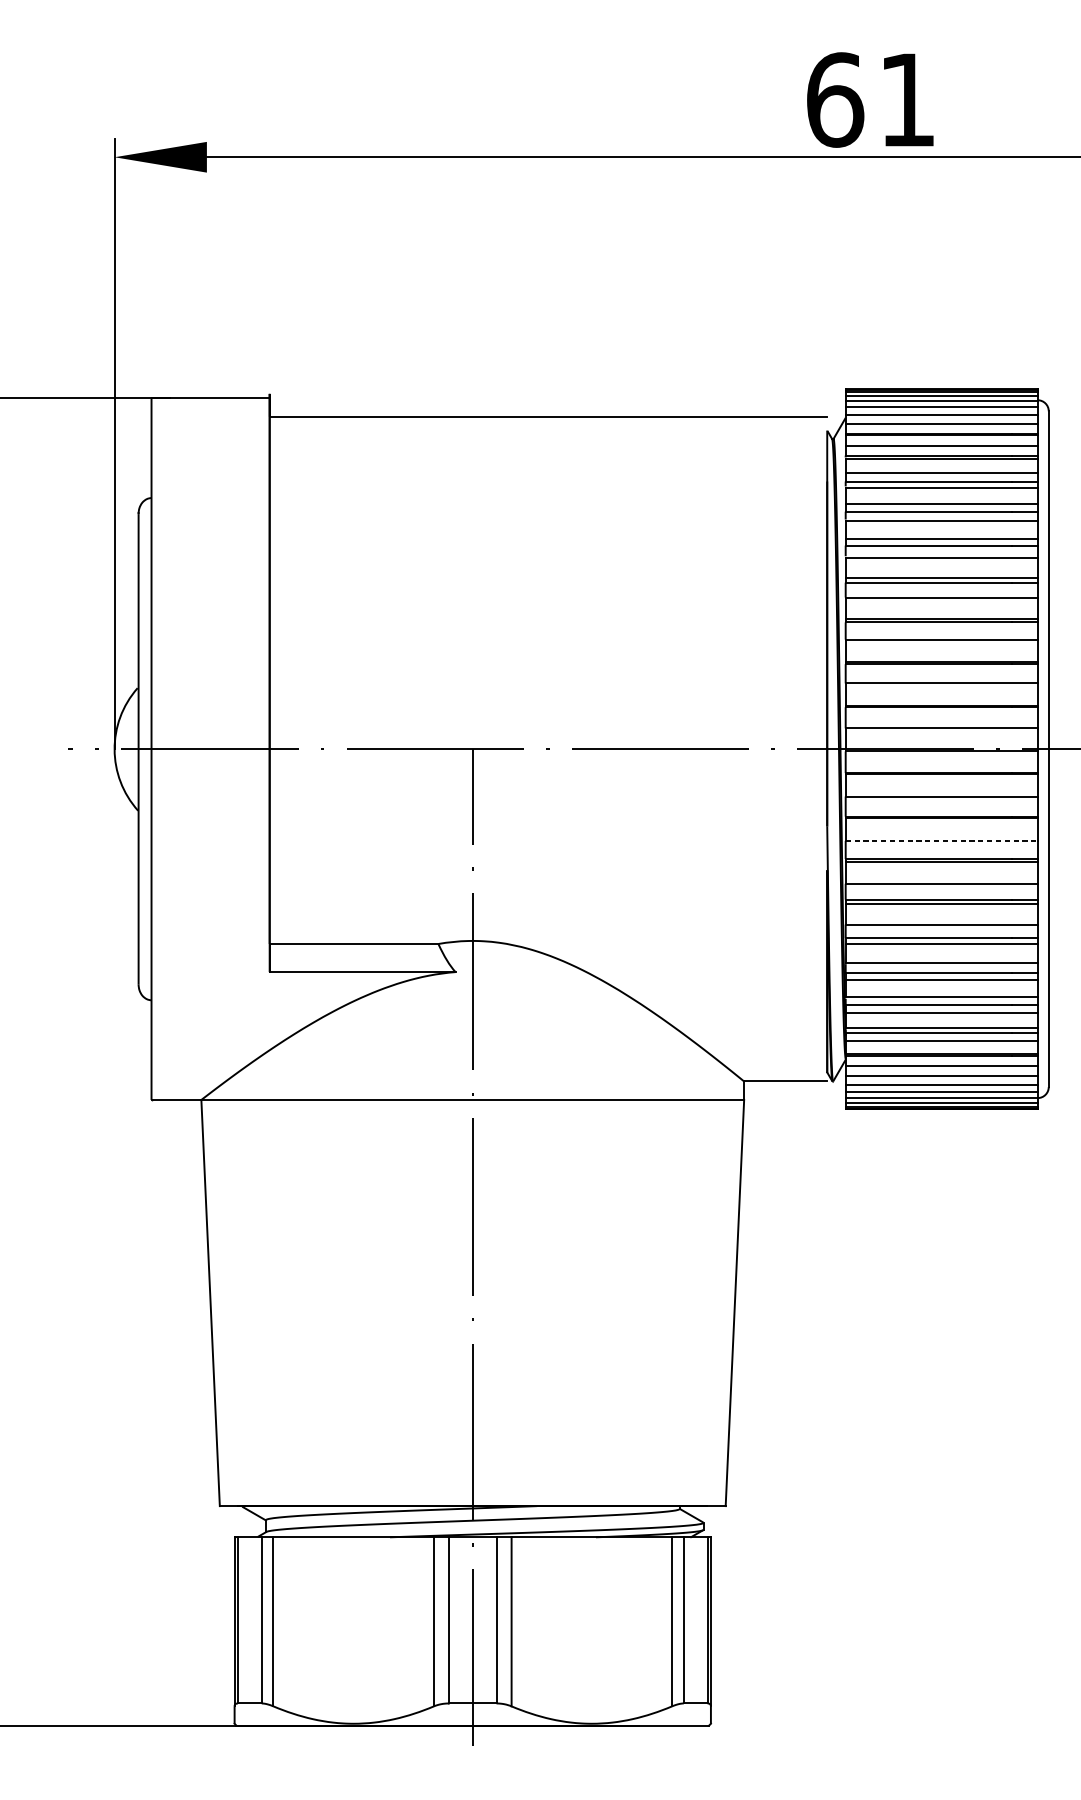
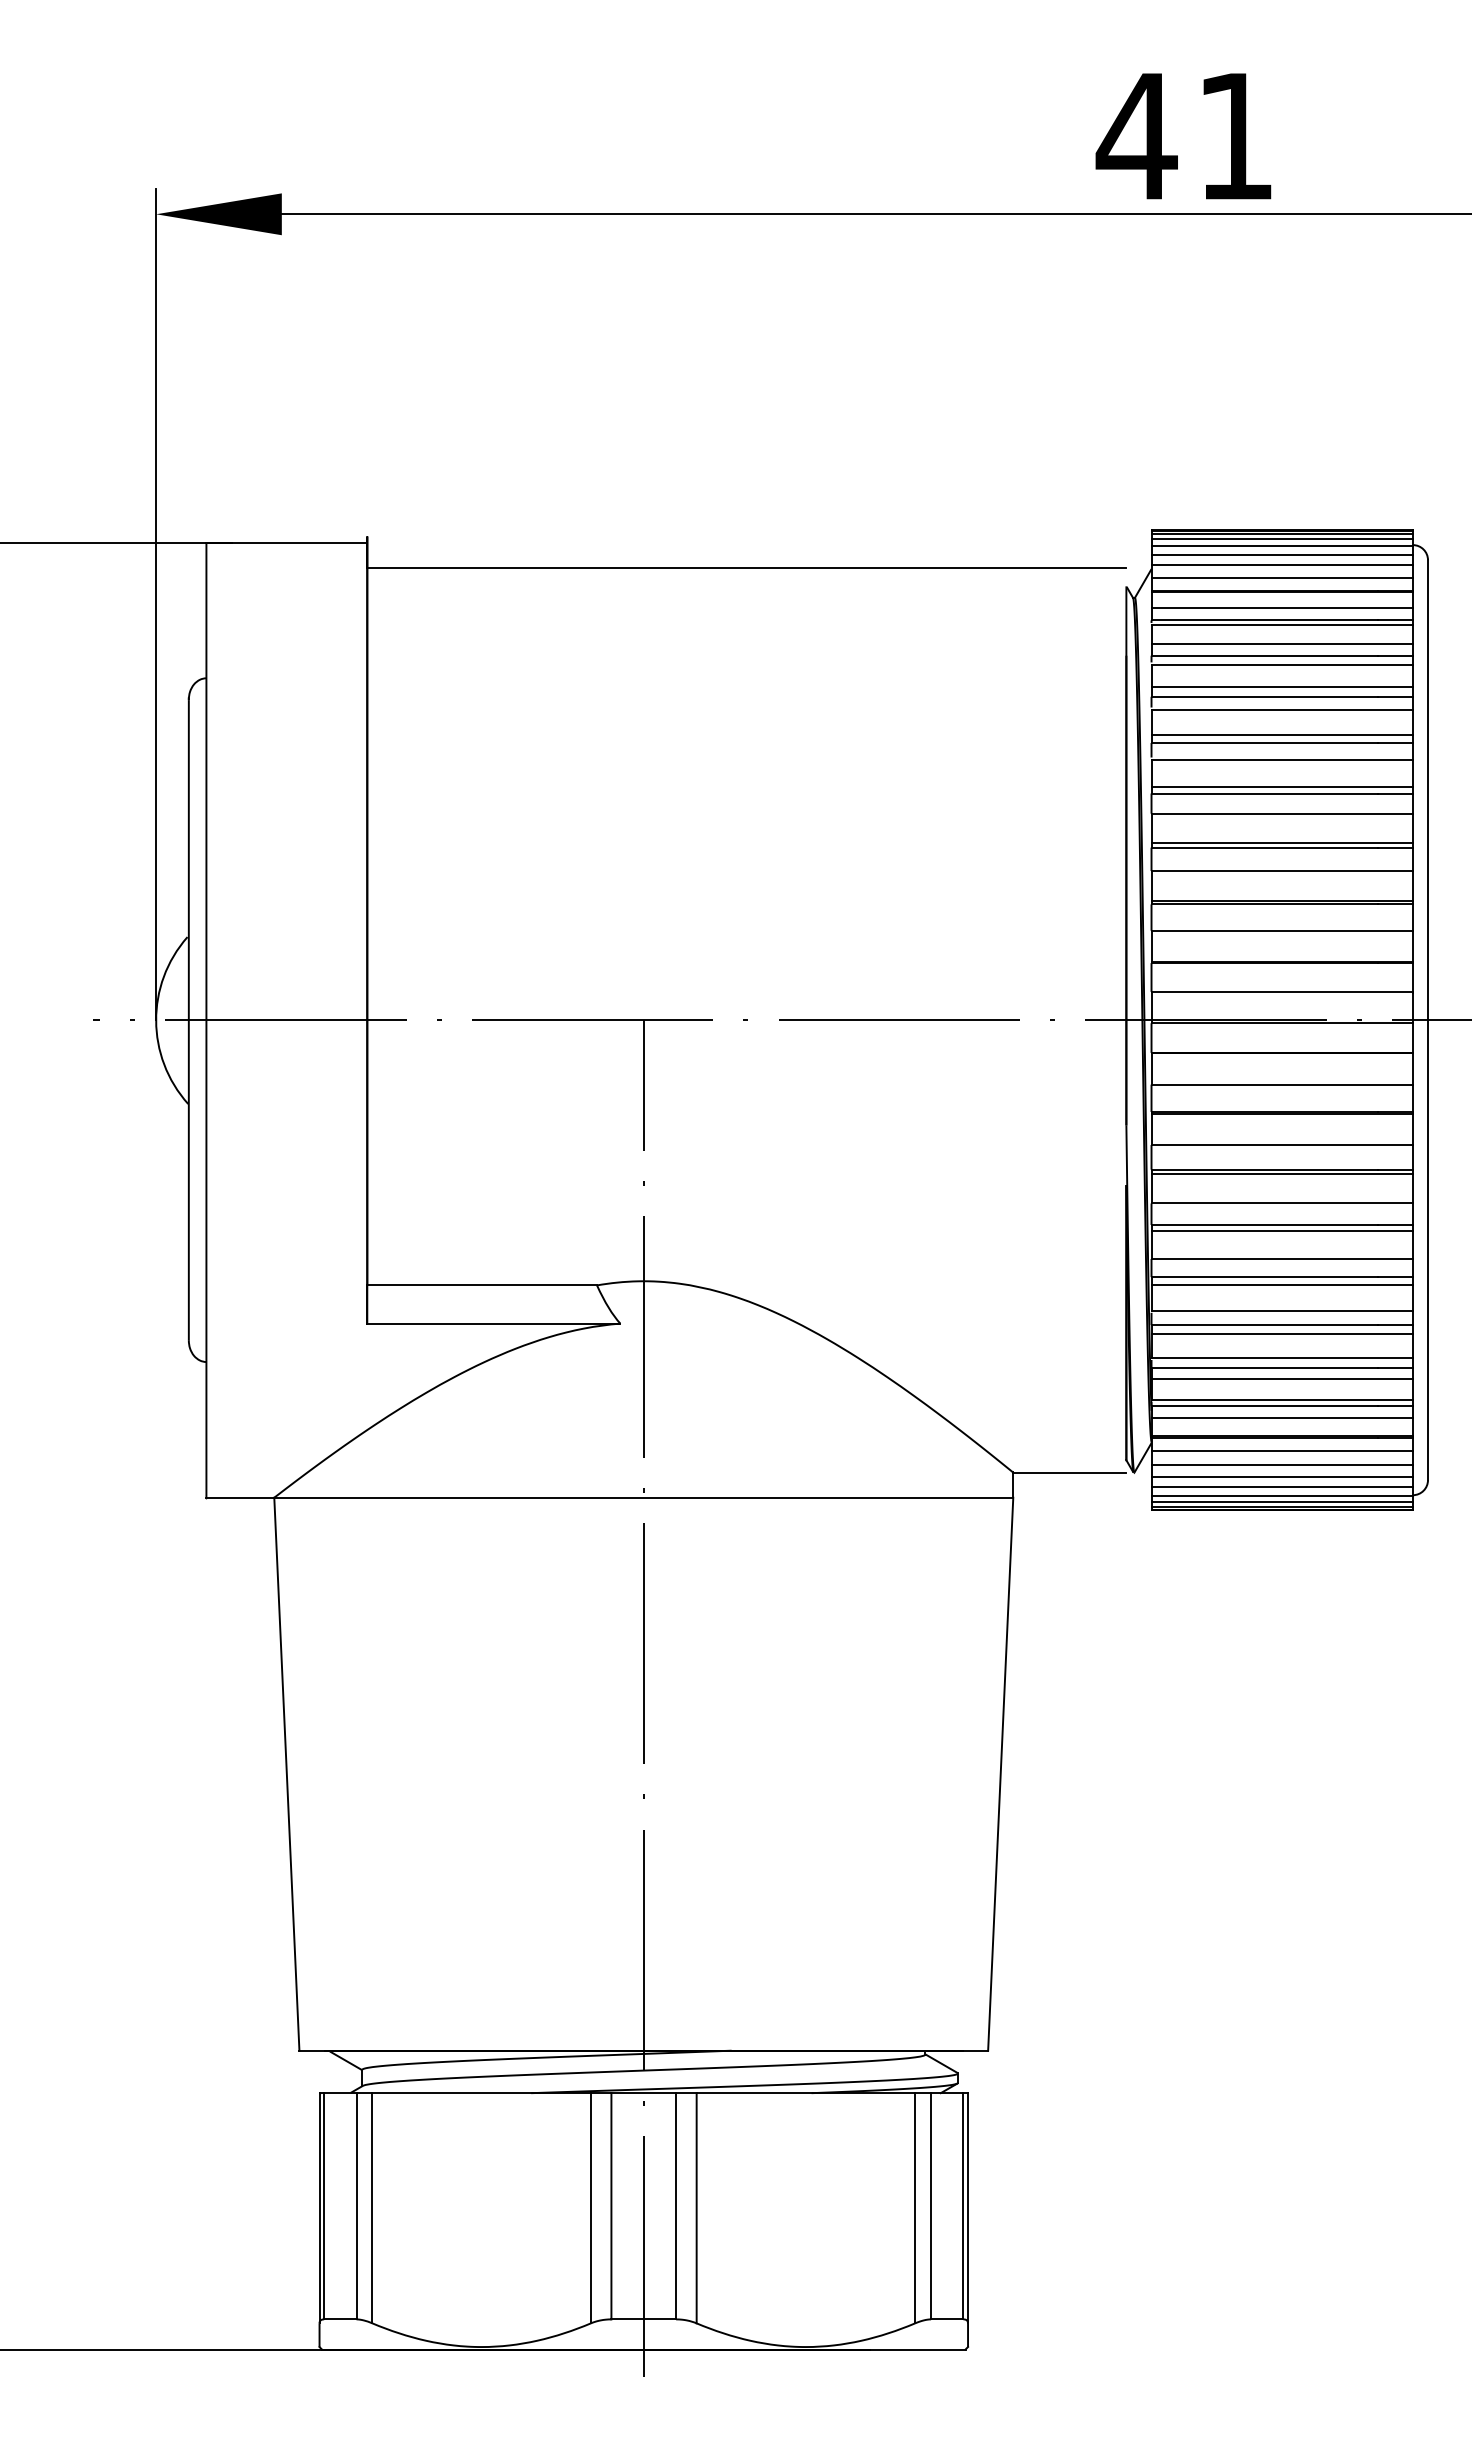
text: (834, 100) -> (1136, 136), 61 -> 41
line: (941, 841) -> (1282, 1145), dashed -> solid

